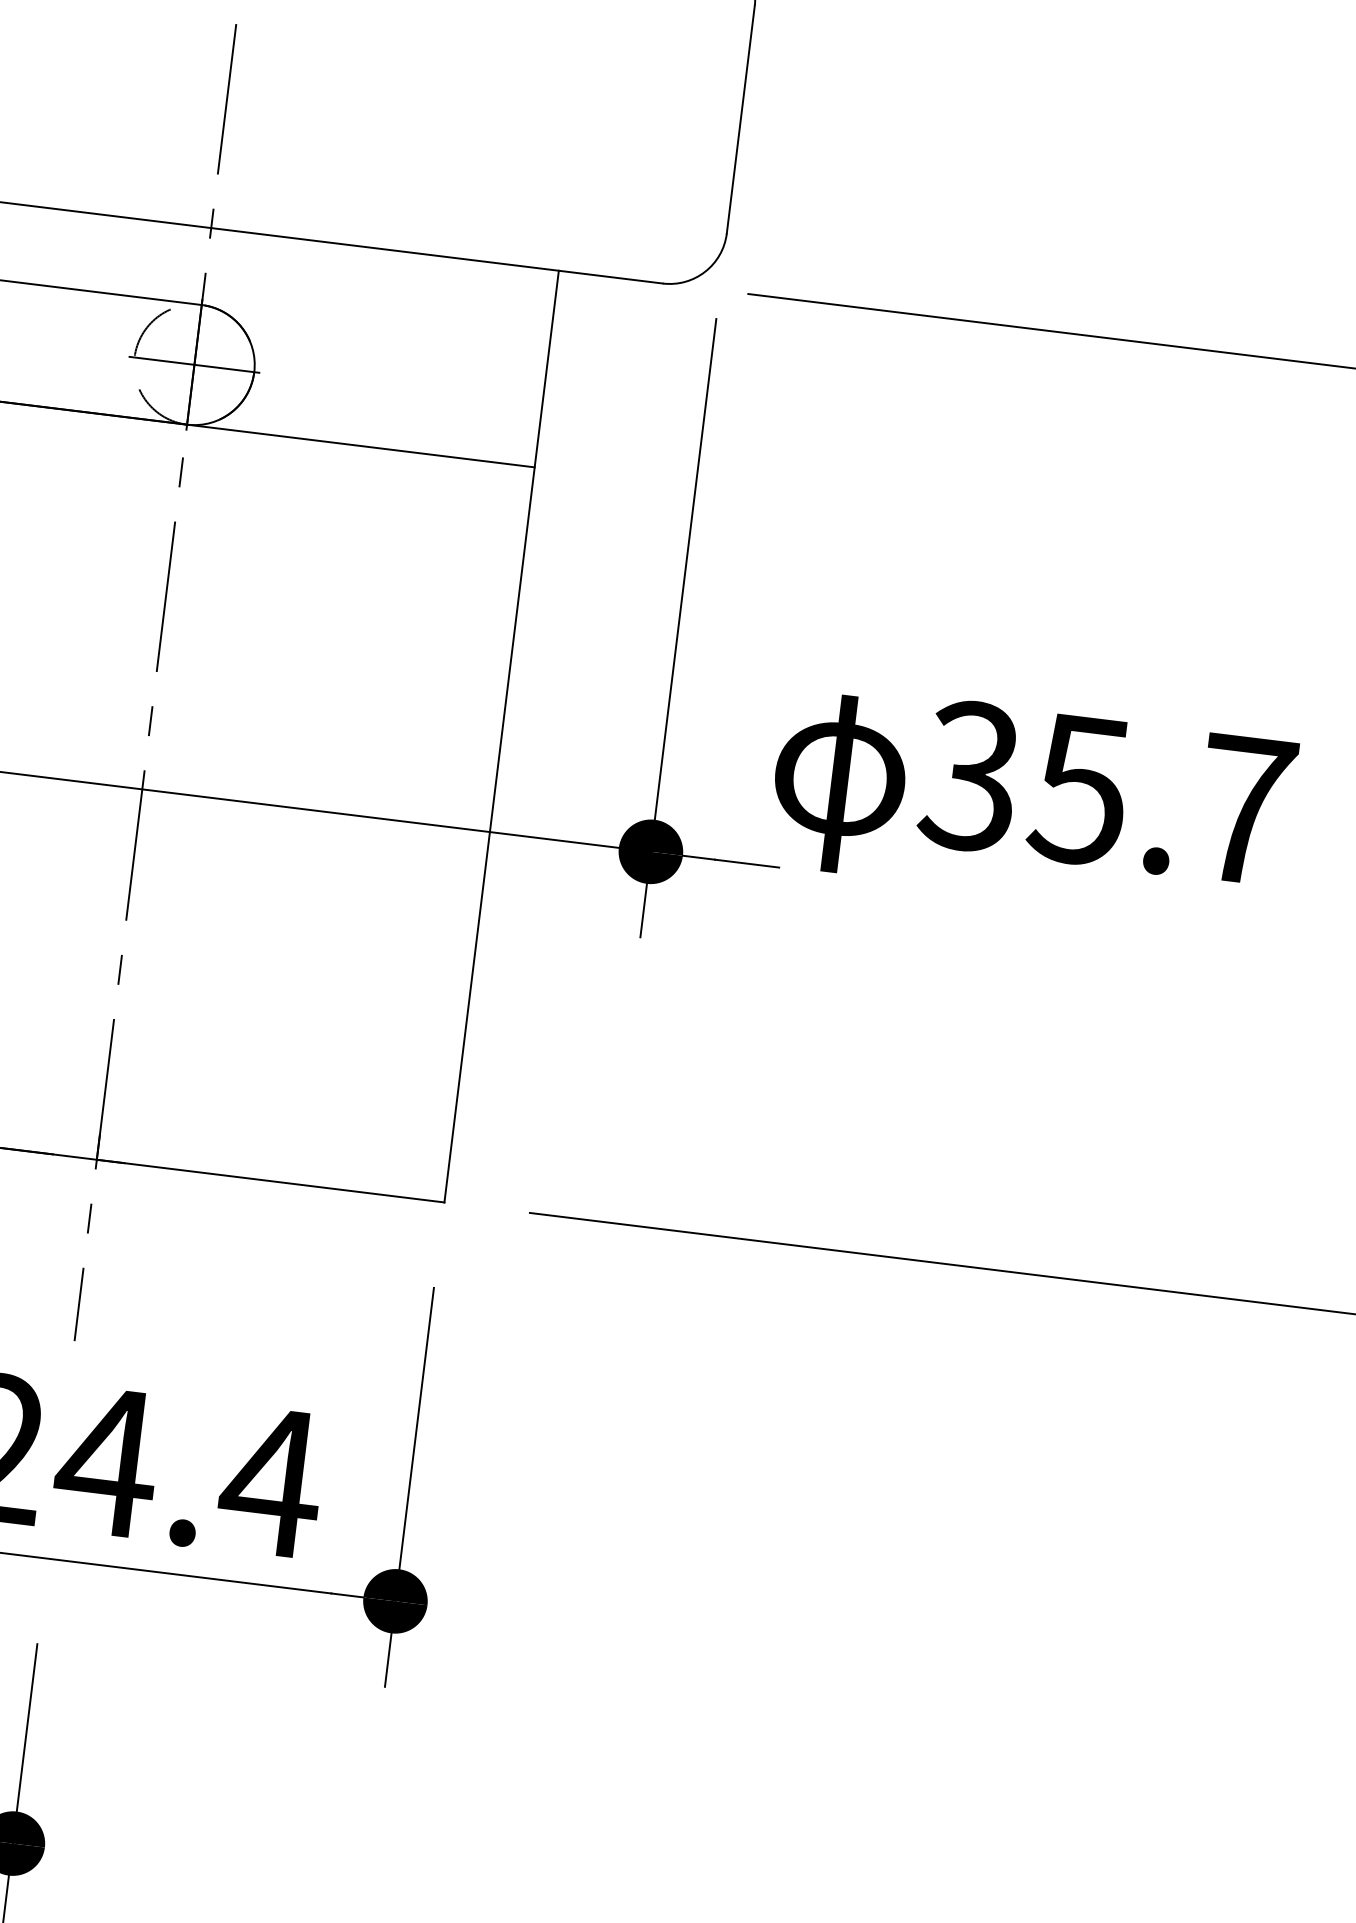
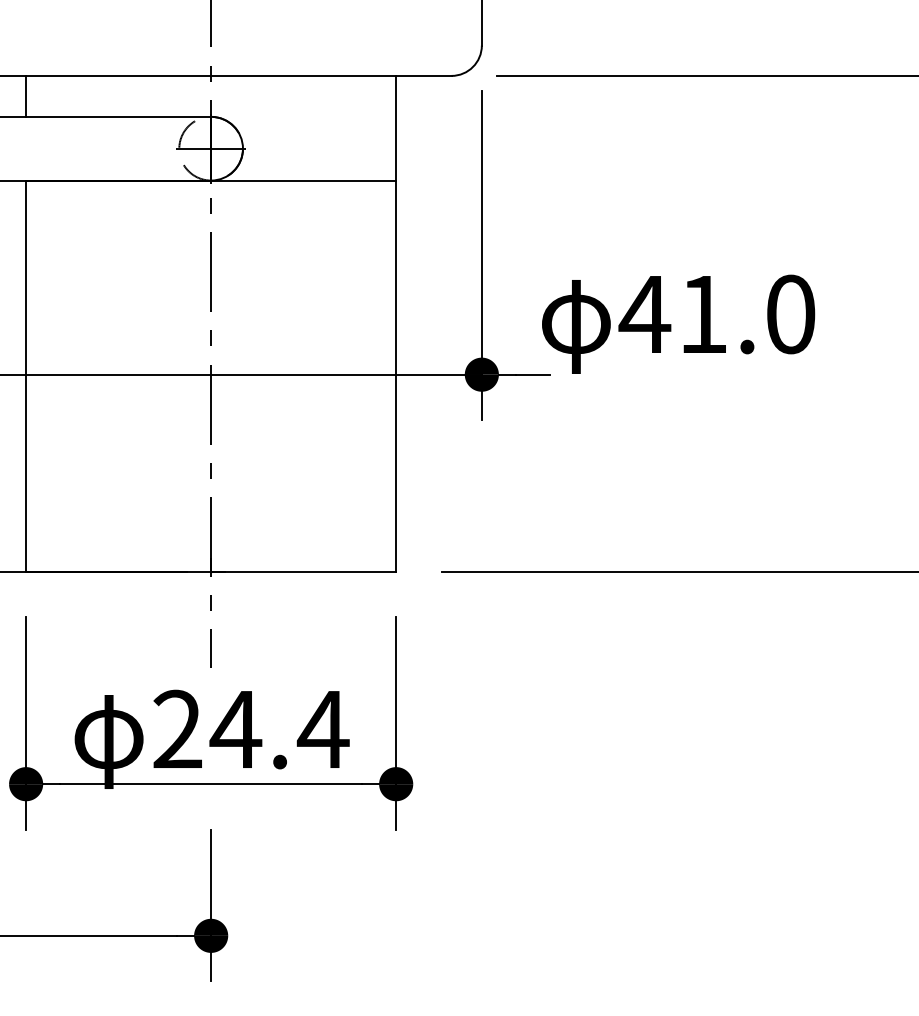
text: (1105, 792) -> (716, 314), 35.7 -> 41.0

